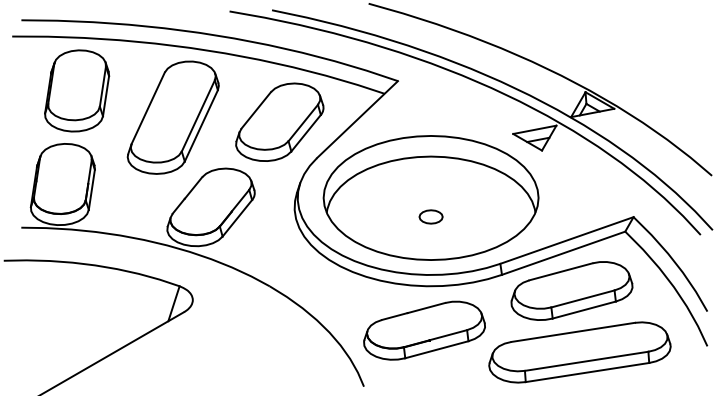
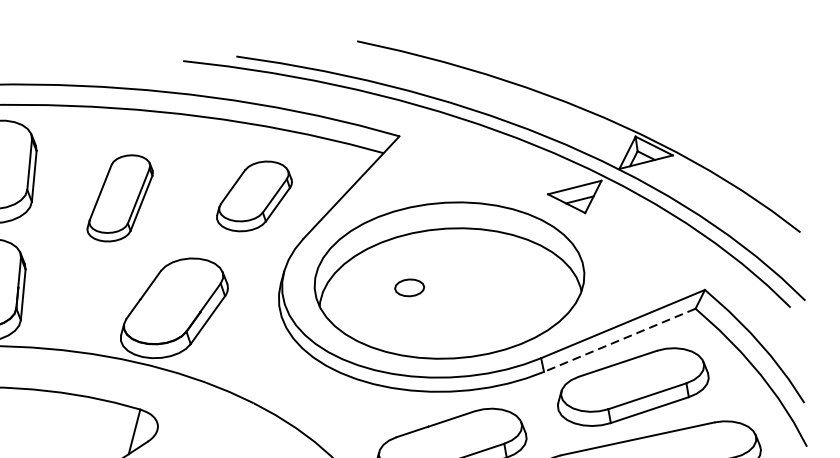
part: (172, 117) -> (119, 198), size x0.6
part: (279, 121) -> (253, 195), size x0.7
part: (430, 216) -> (408, 287), moved
line: (563, 253) -> (619, 340), solid -> dashed

